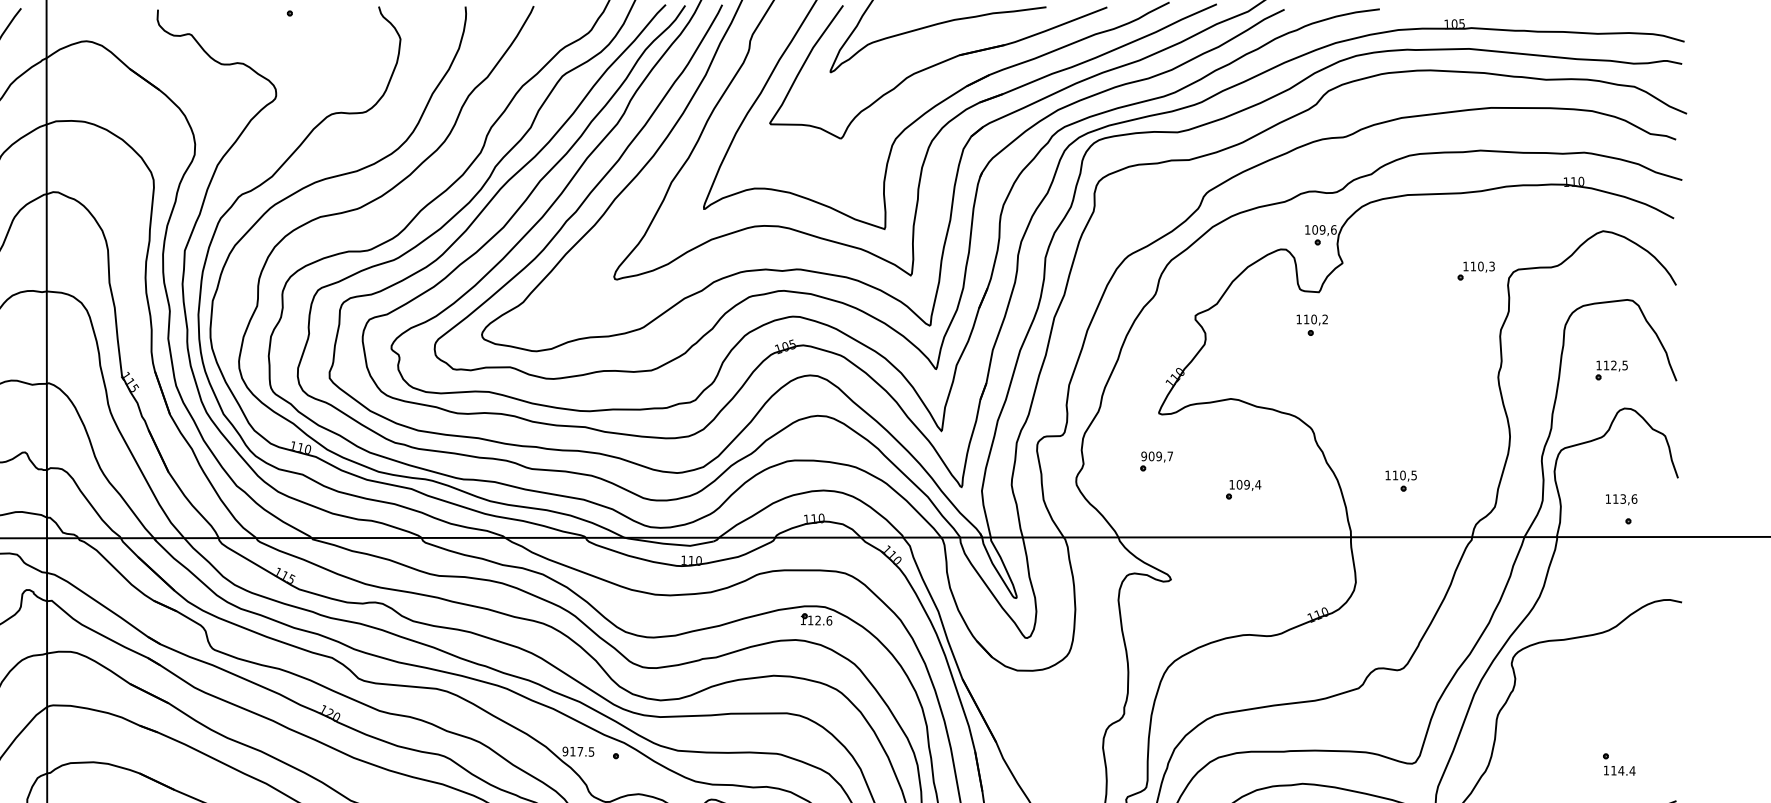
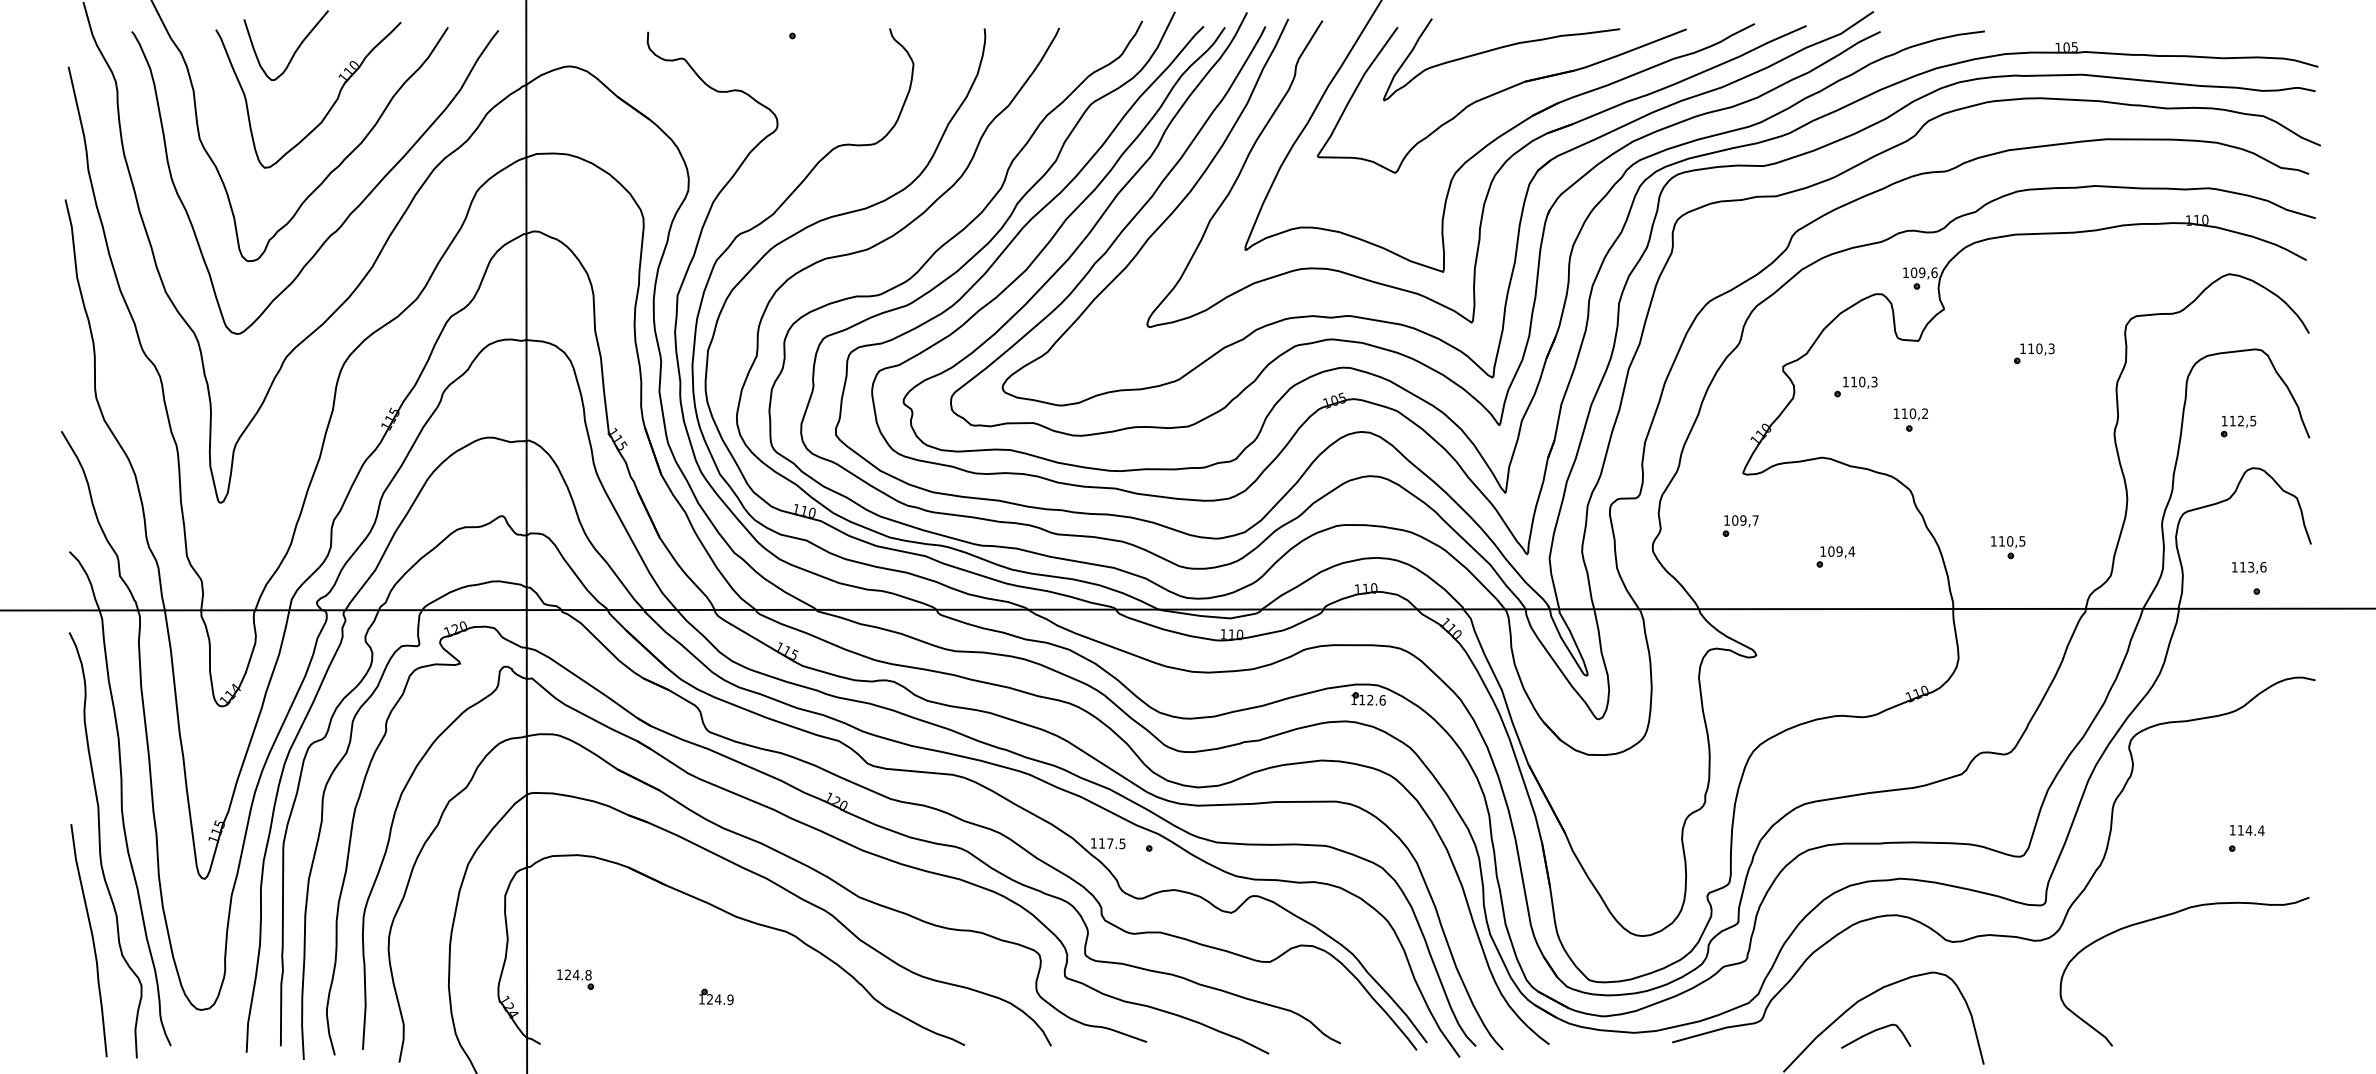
part: (1476, 270) -> (2034, 353), moved
part: (1311, 324) -> (1910, 419), moved
part: (1261, 333) -> (1855, 386), added
text: (1143, 456) -> (1726, 520), 909,7 -> 109,7
text: (565, 751) -> (1093, 843), 917.5 -> 117.5
text: (1619, 770) -> (2247, 830), moved

